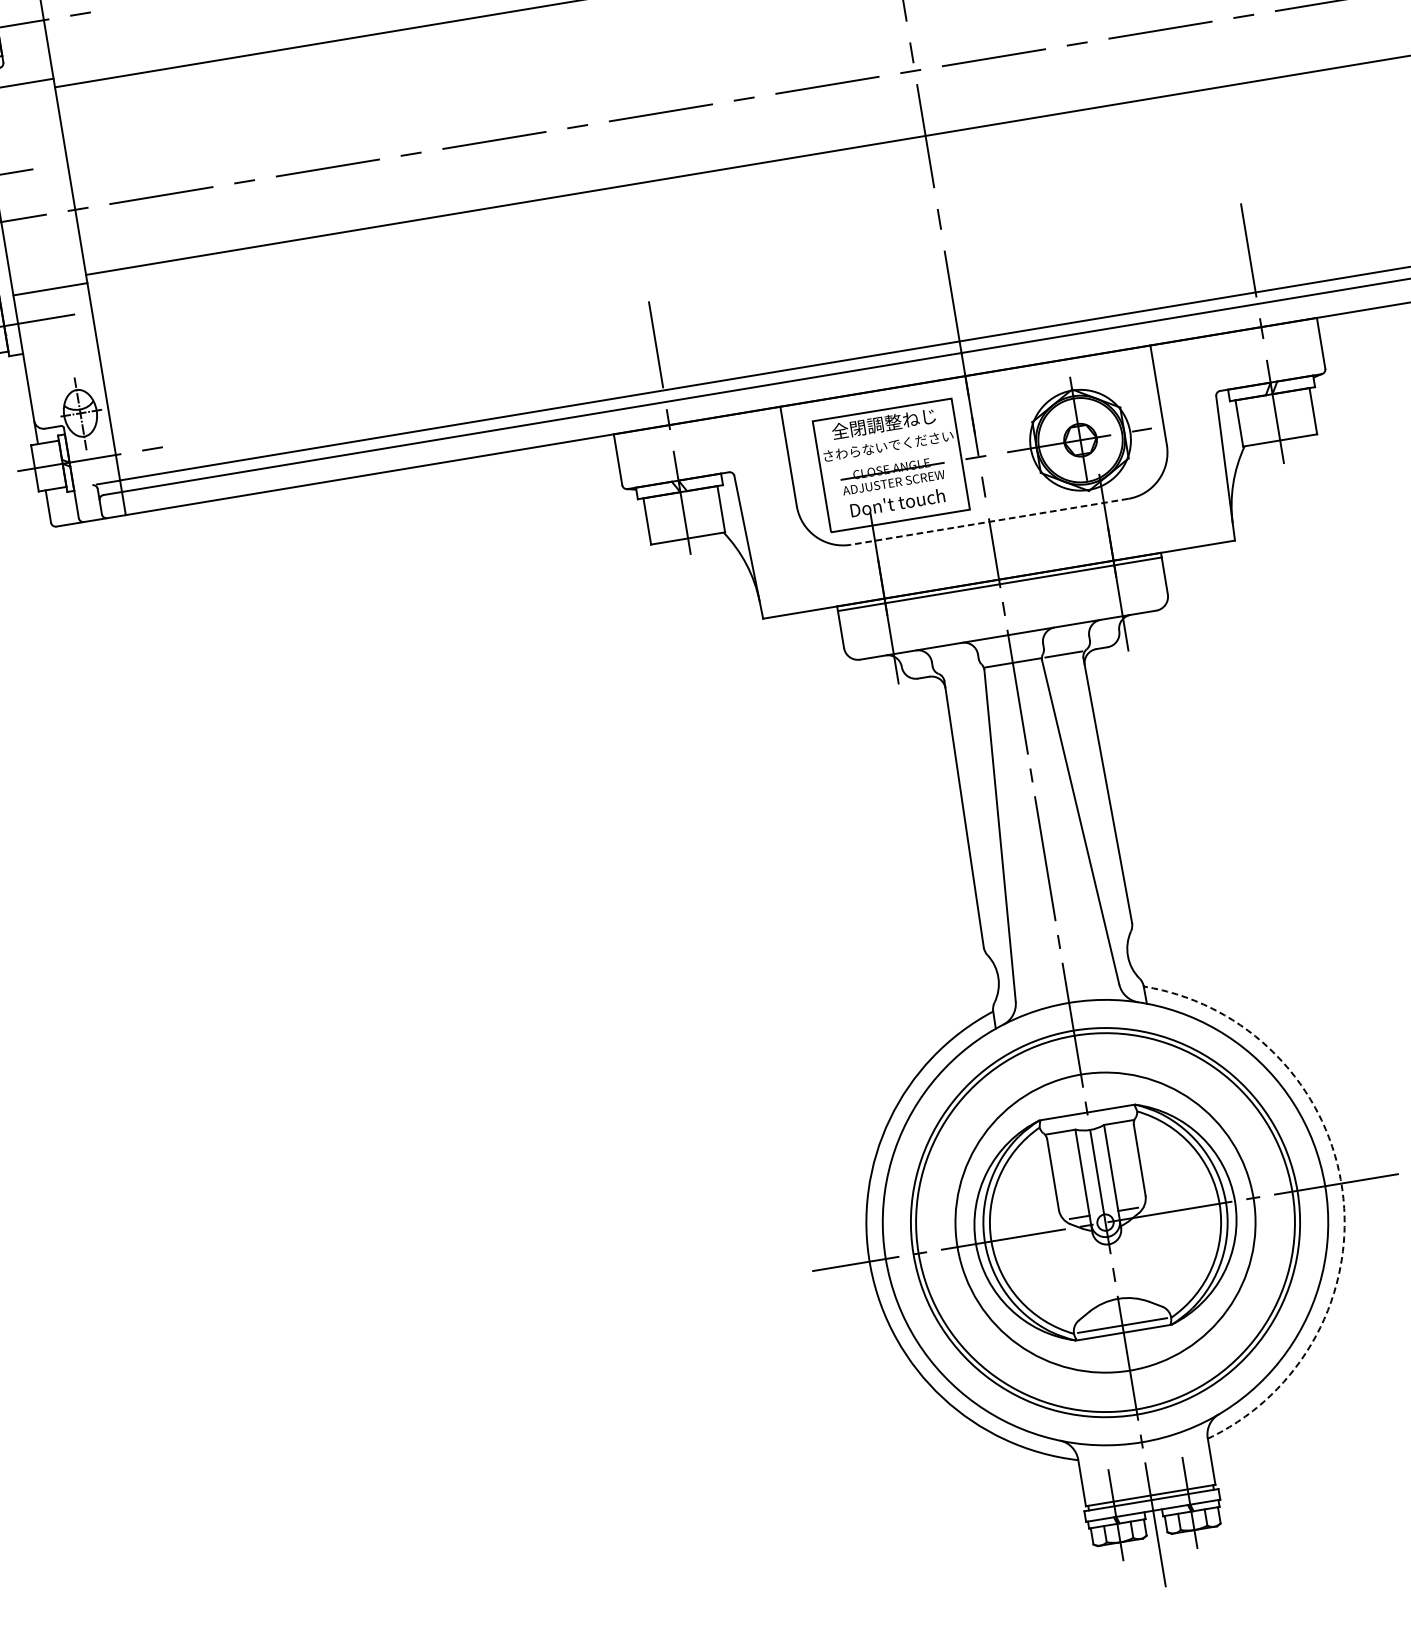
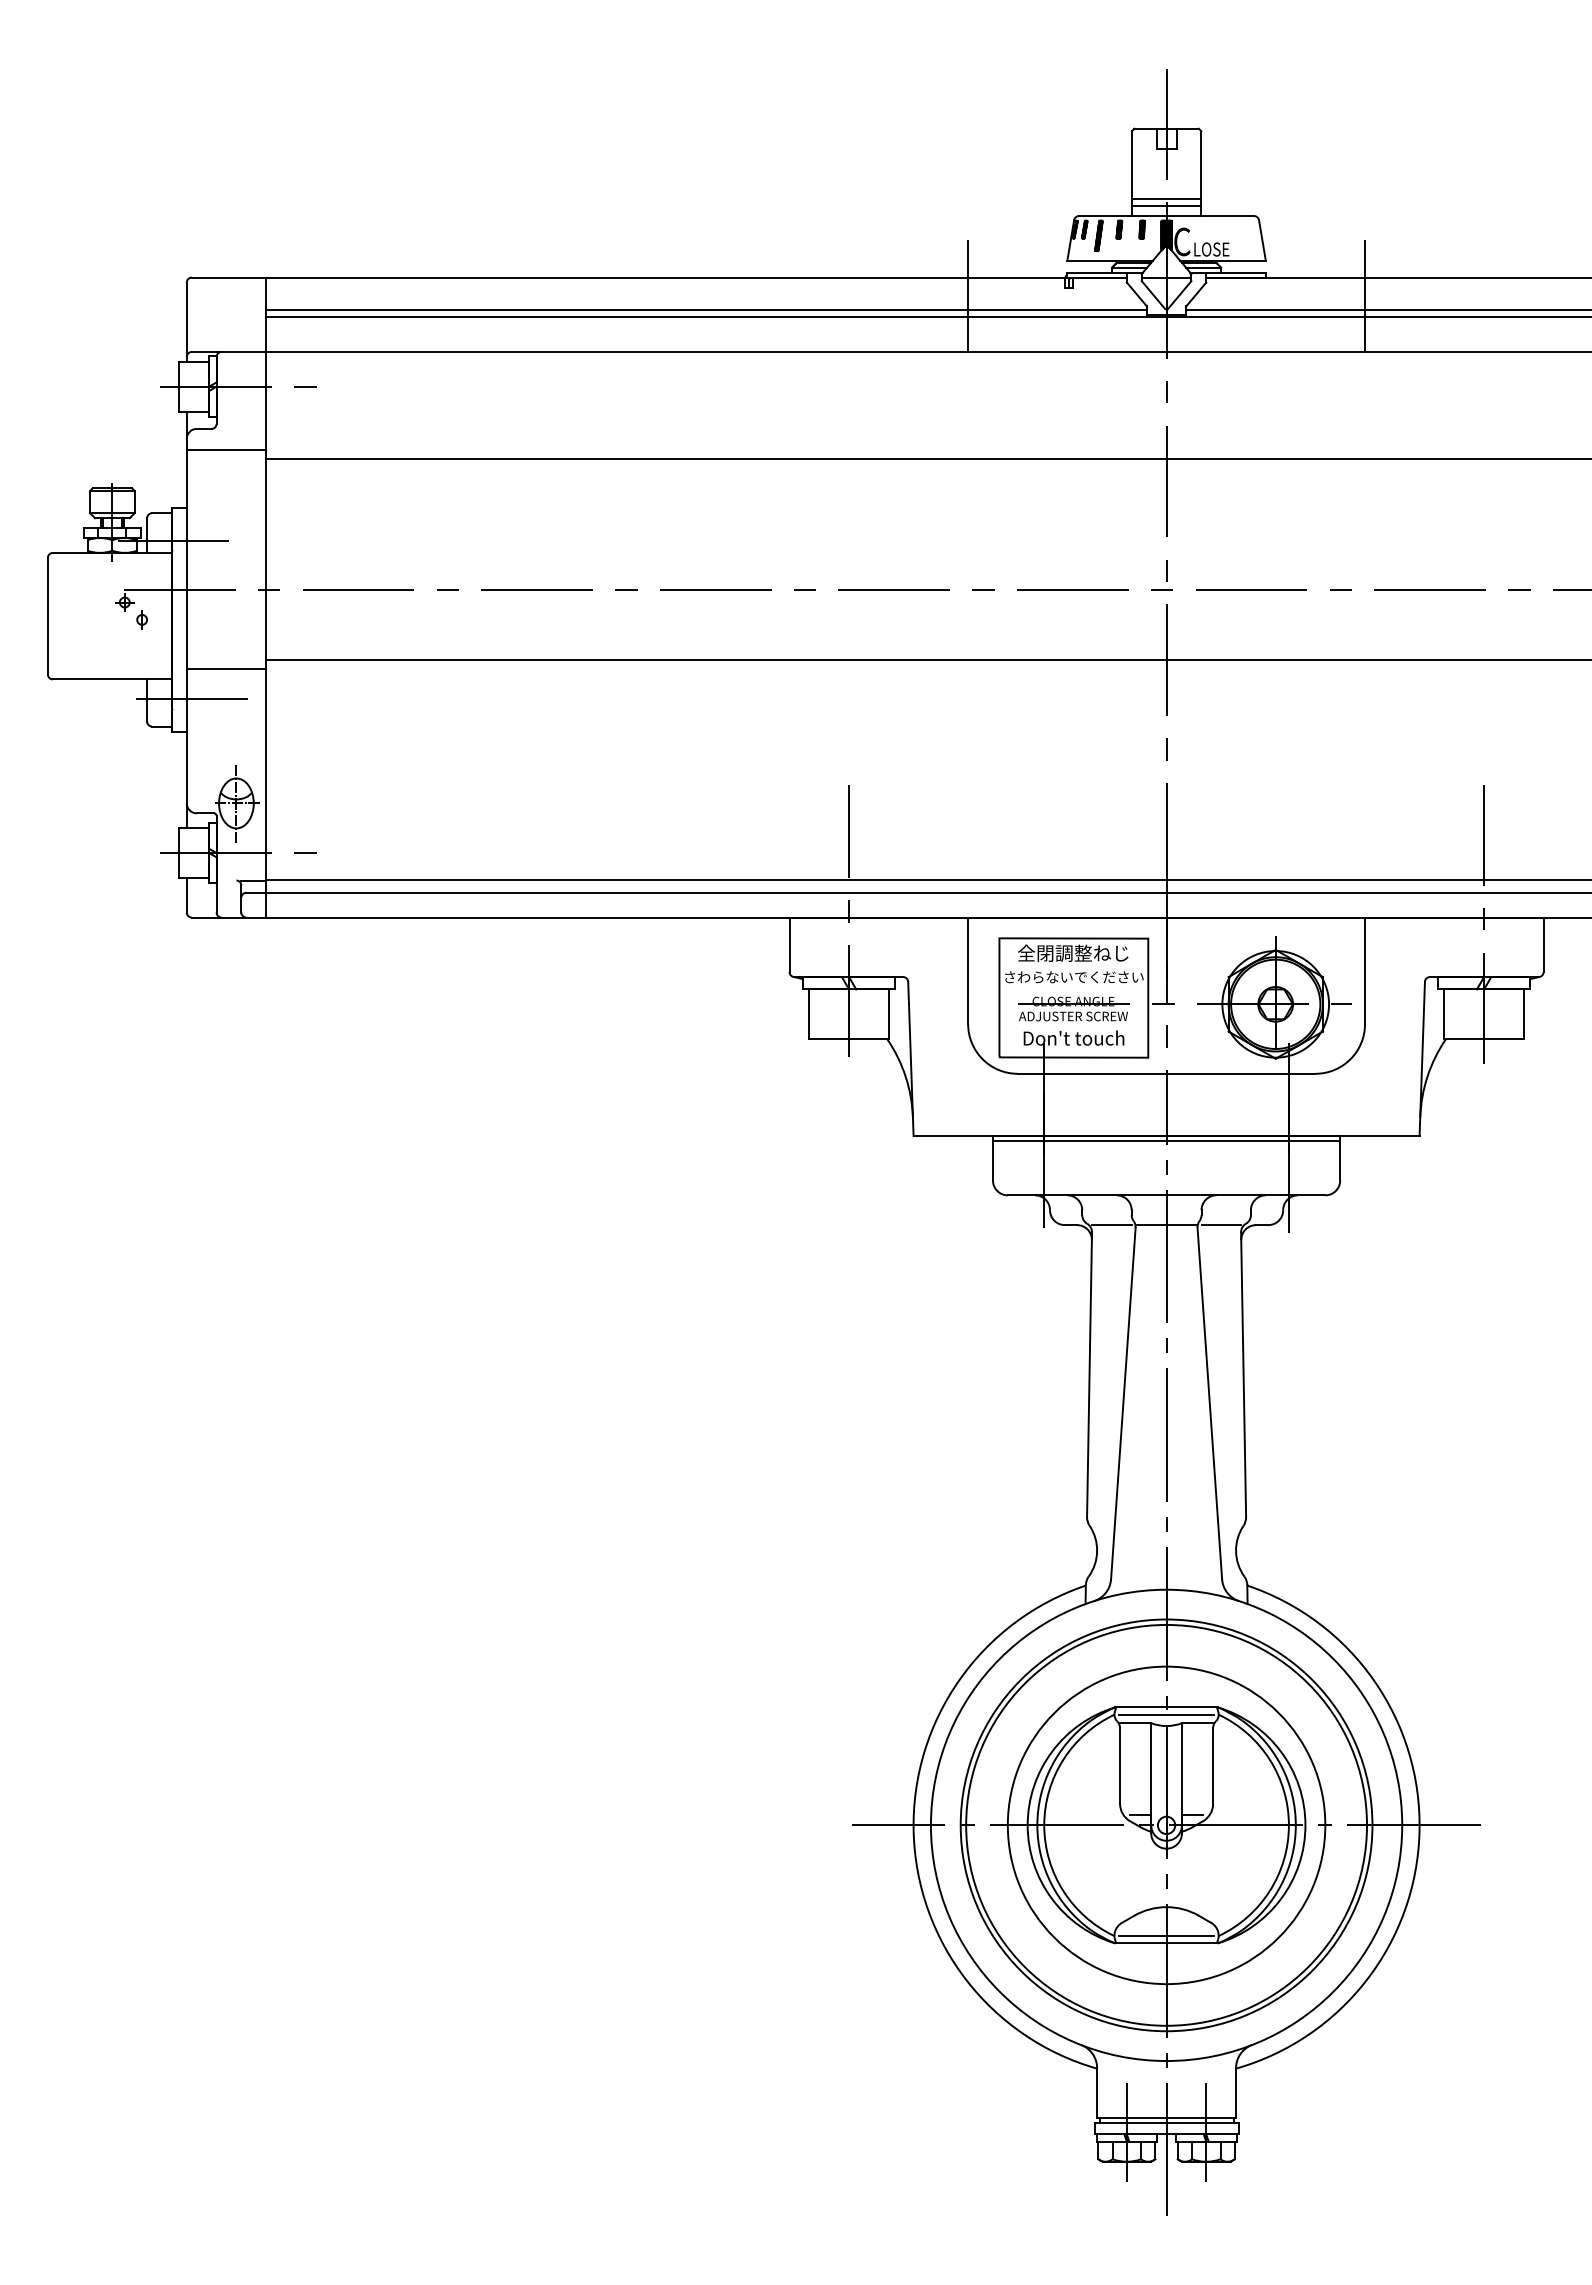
line: (989, 521) -> (1166, 1073), dashed -> solid
line: (961, 671) -> (1111, 1225), added
line: (1088, 1119) -> (1166, 1714), added
arc: (1342, 1189) -> (1419, 1831), dashed -> solid

